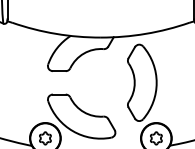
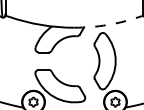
arc: (145, 34) -> (107, 25), solid -> dashed

